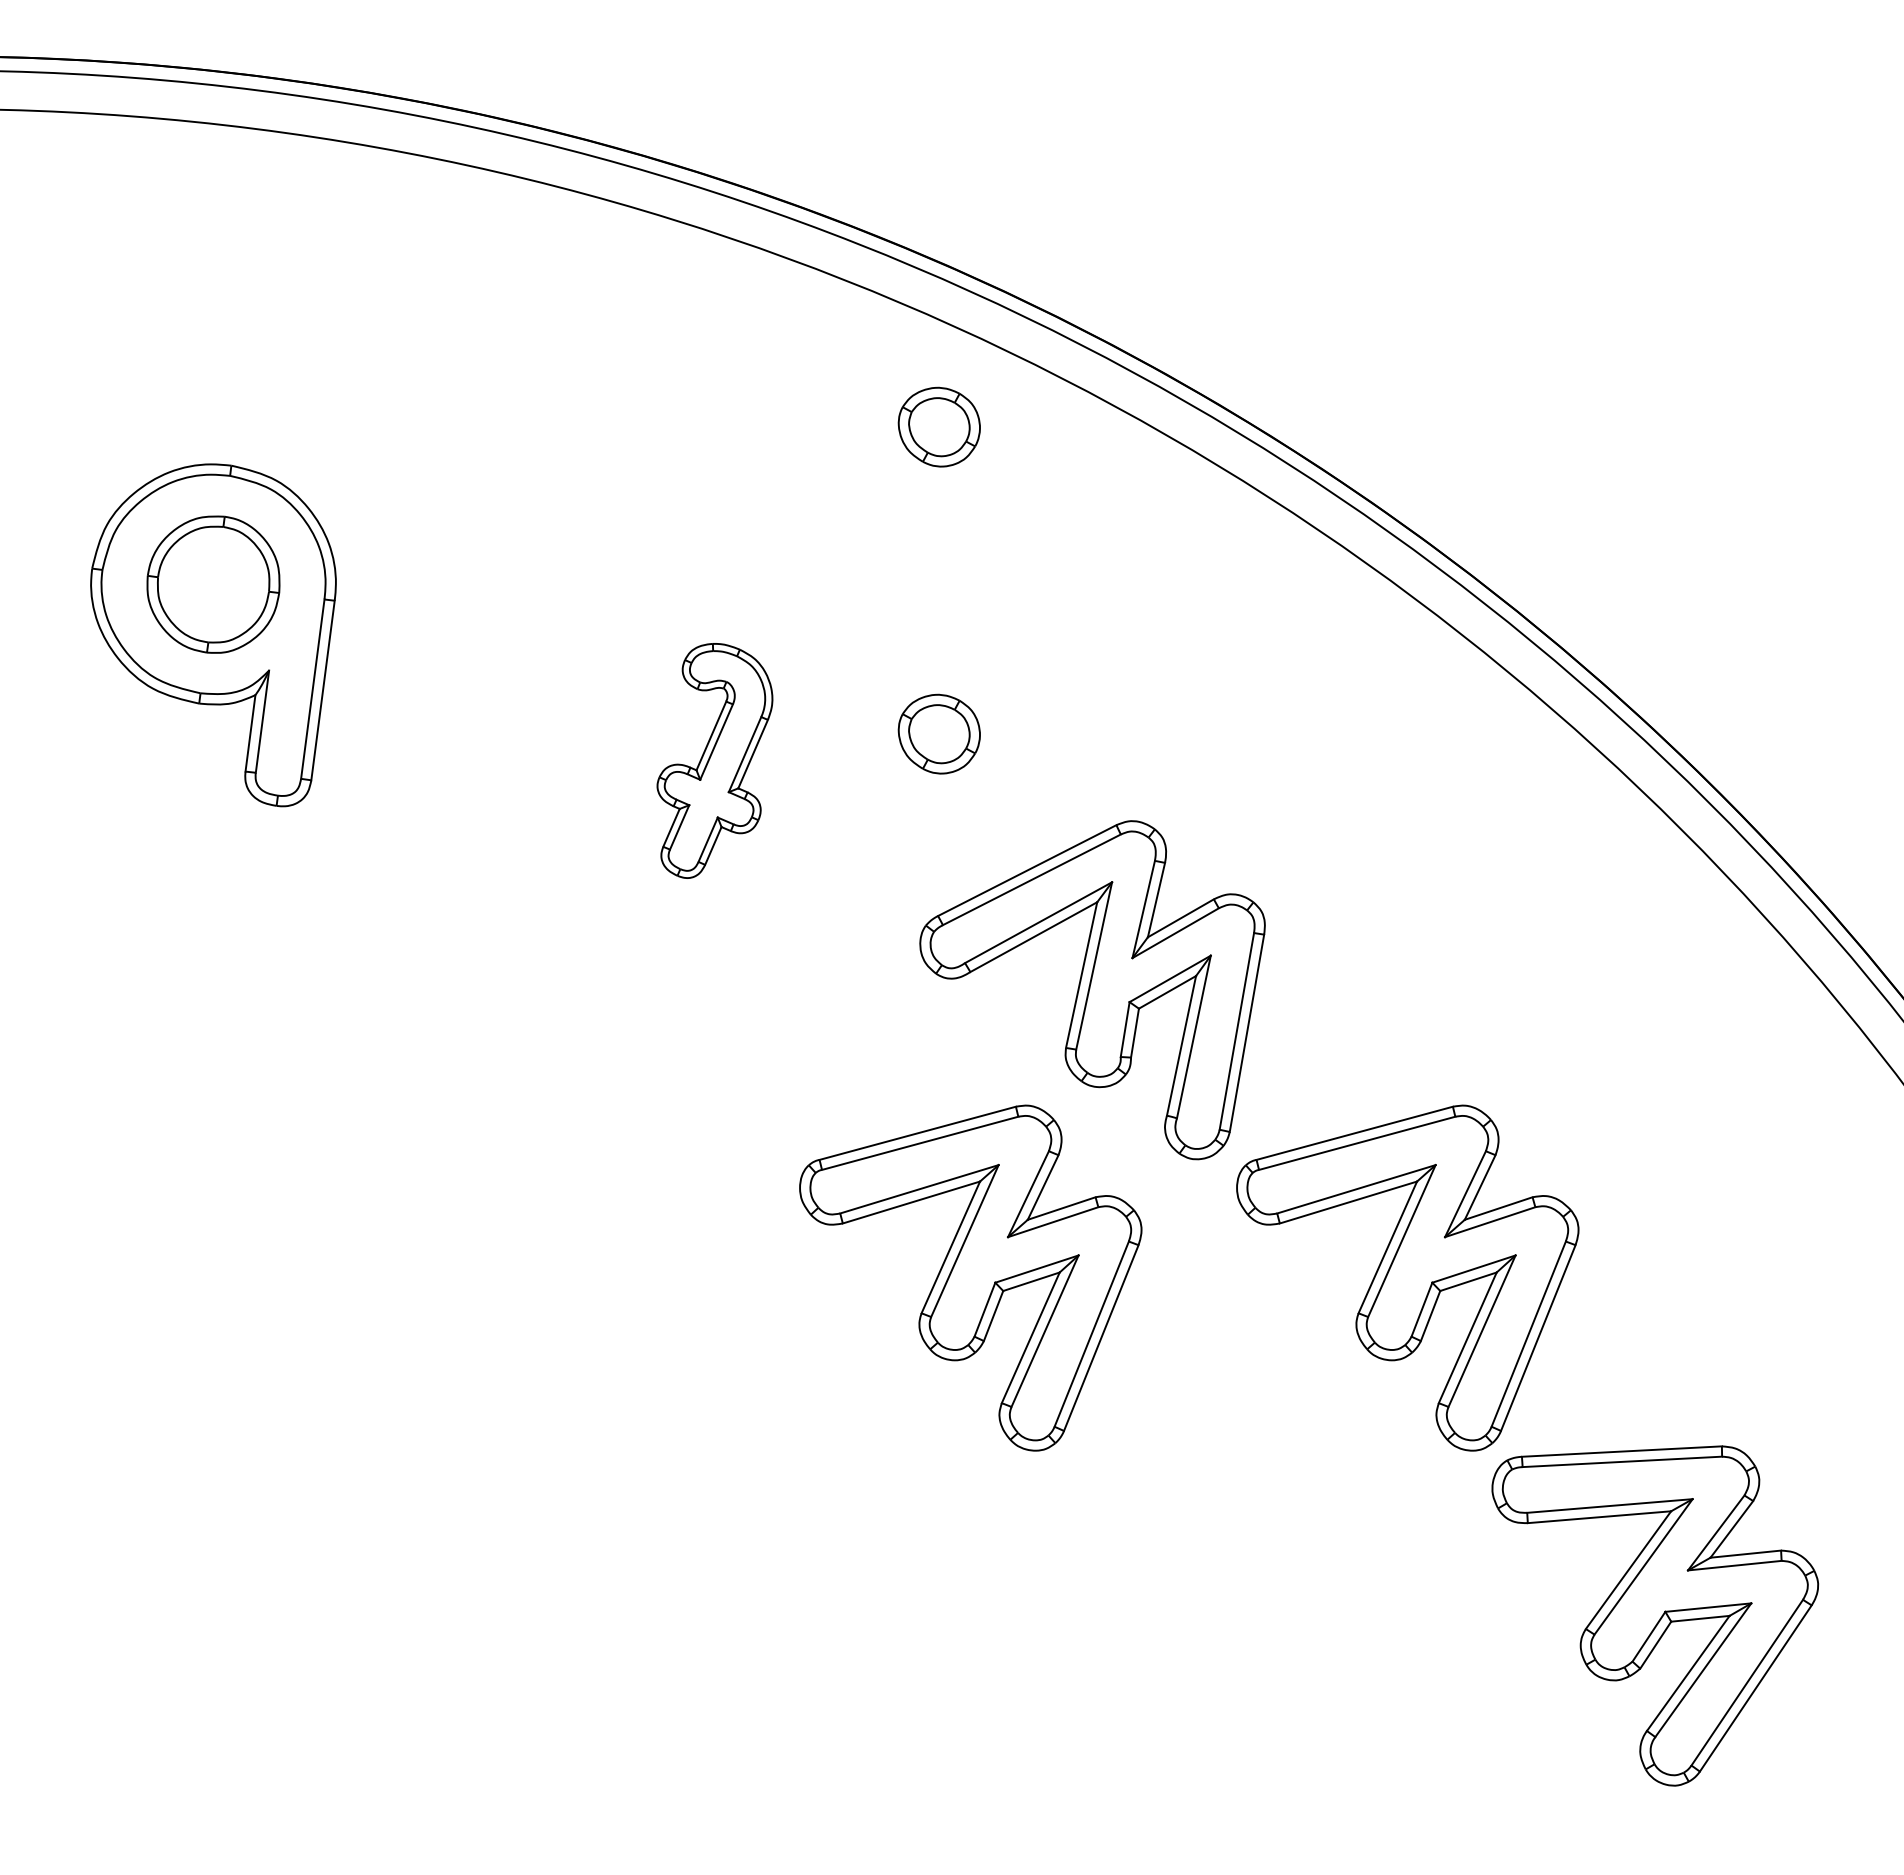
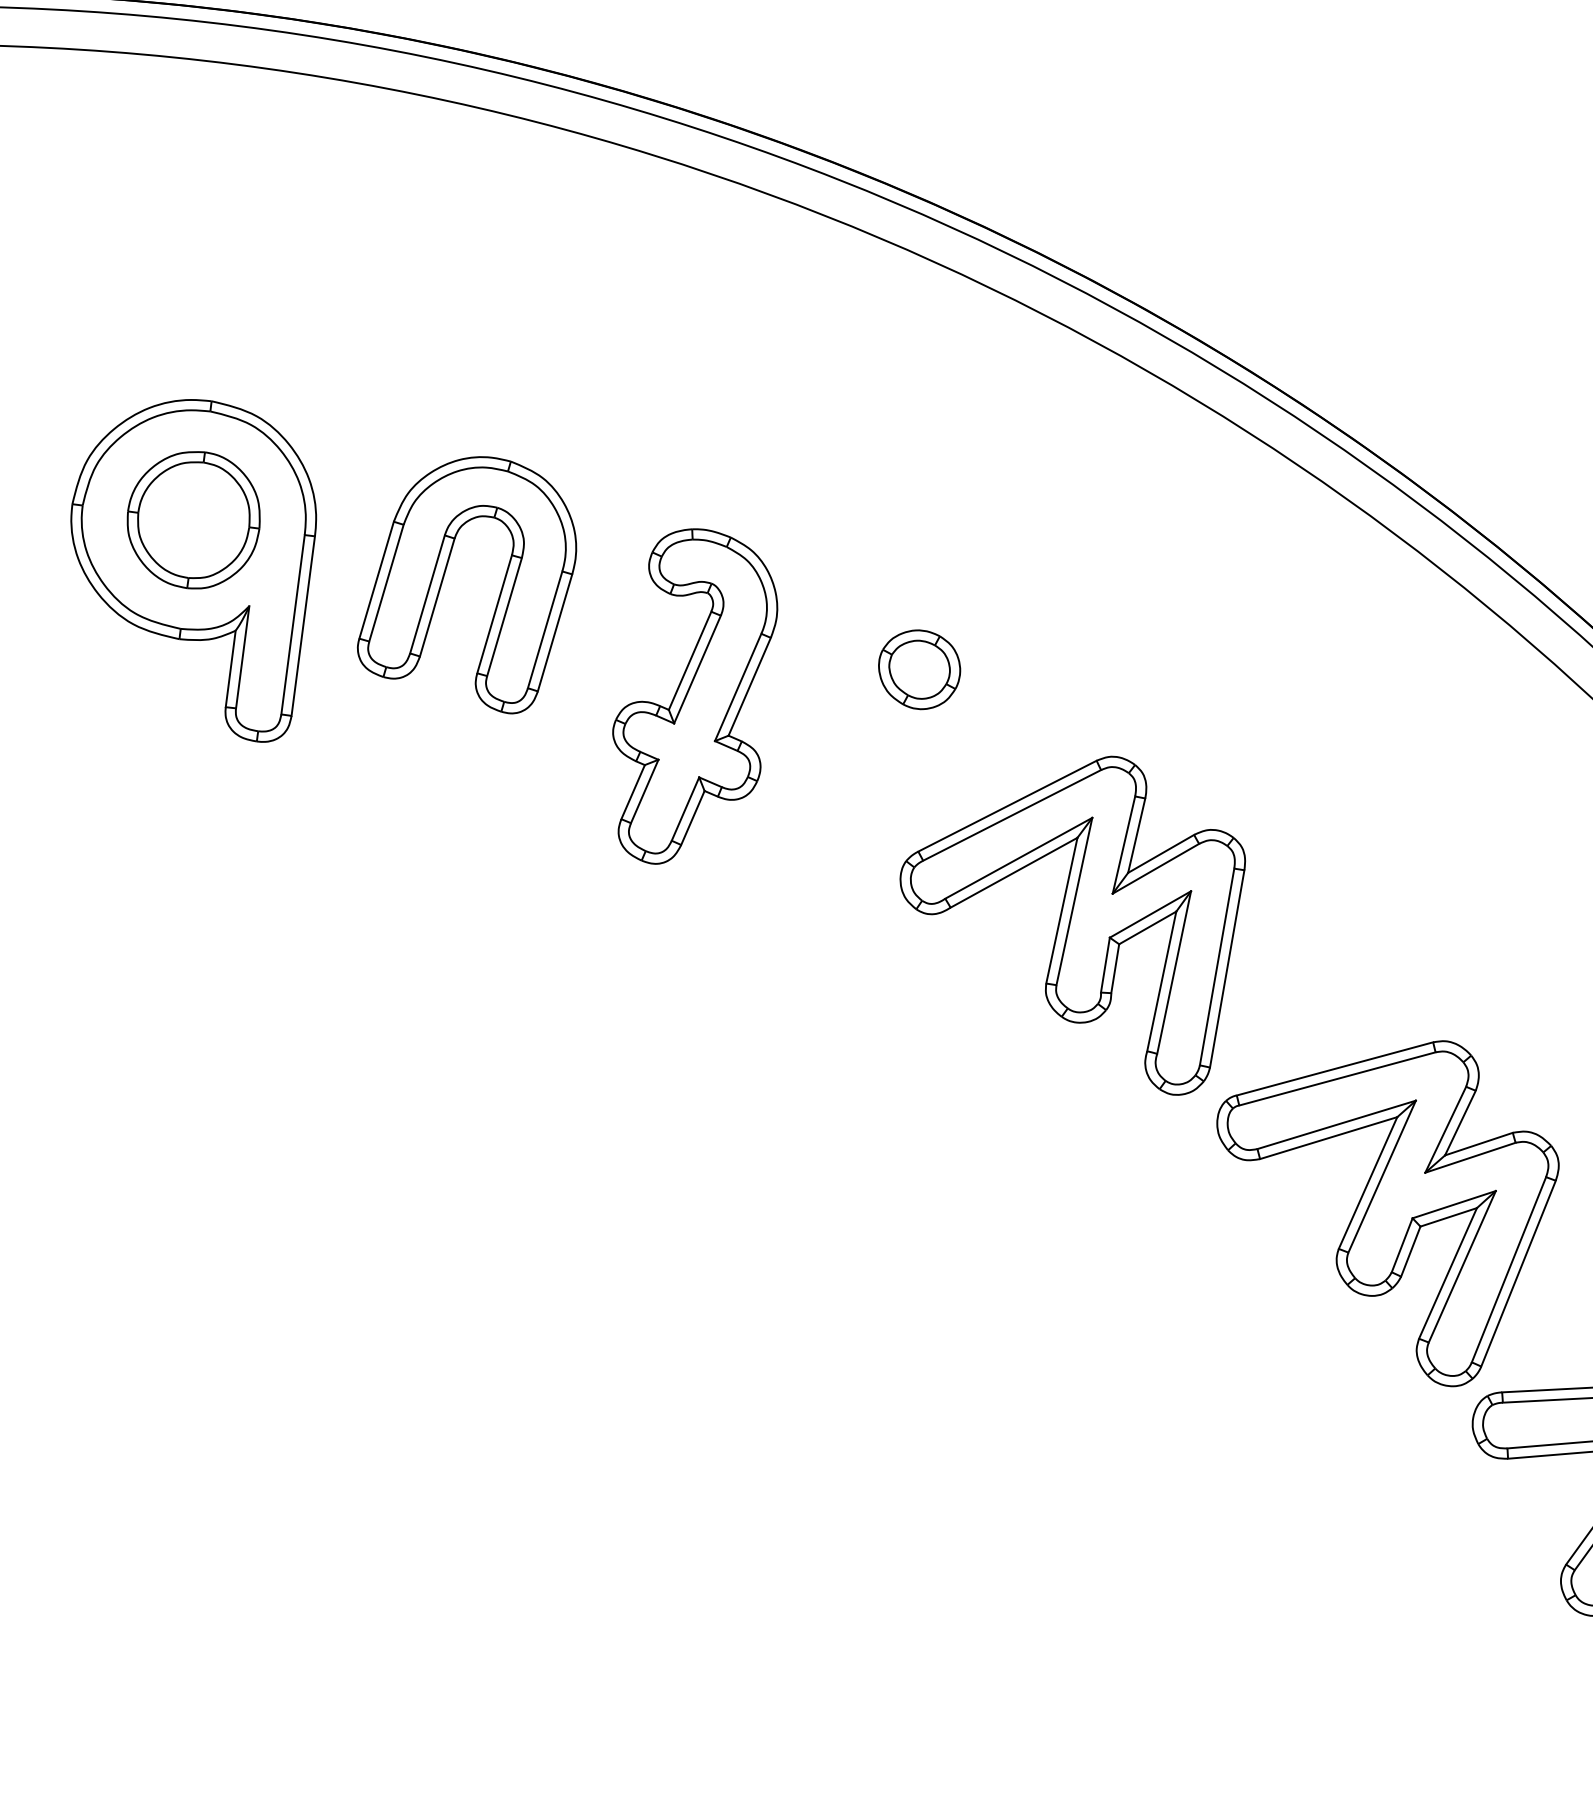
part: (938, 426) -> (918, 362), removed
part: (463, 644) -> (443, 580), added
part: (714, 760) -> (694, 696), size x1.43
part: (970, 1277) -> (950, 1213), removed

